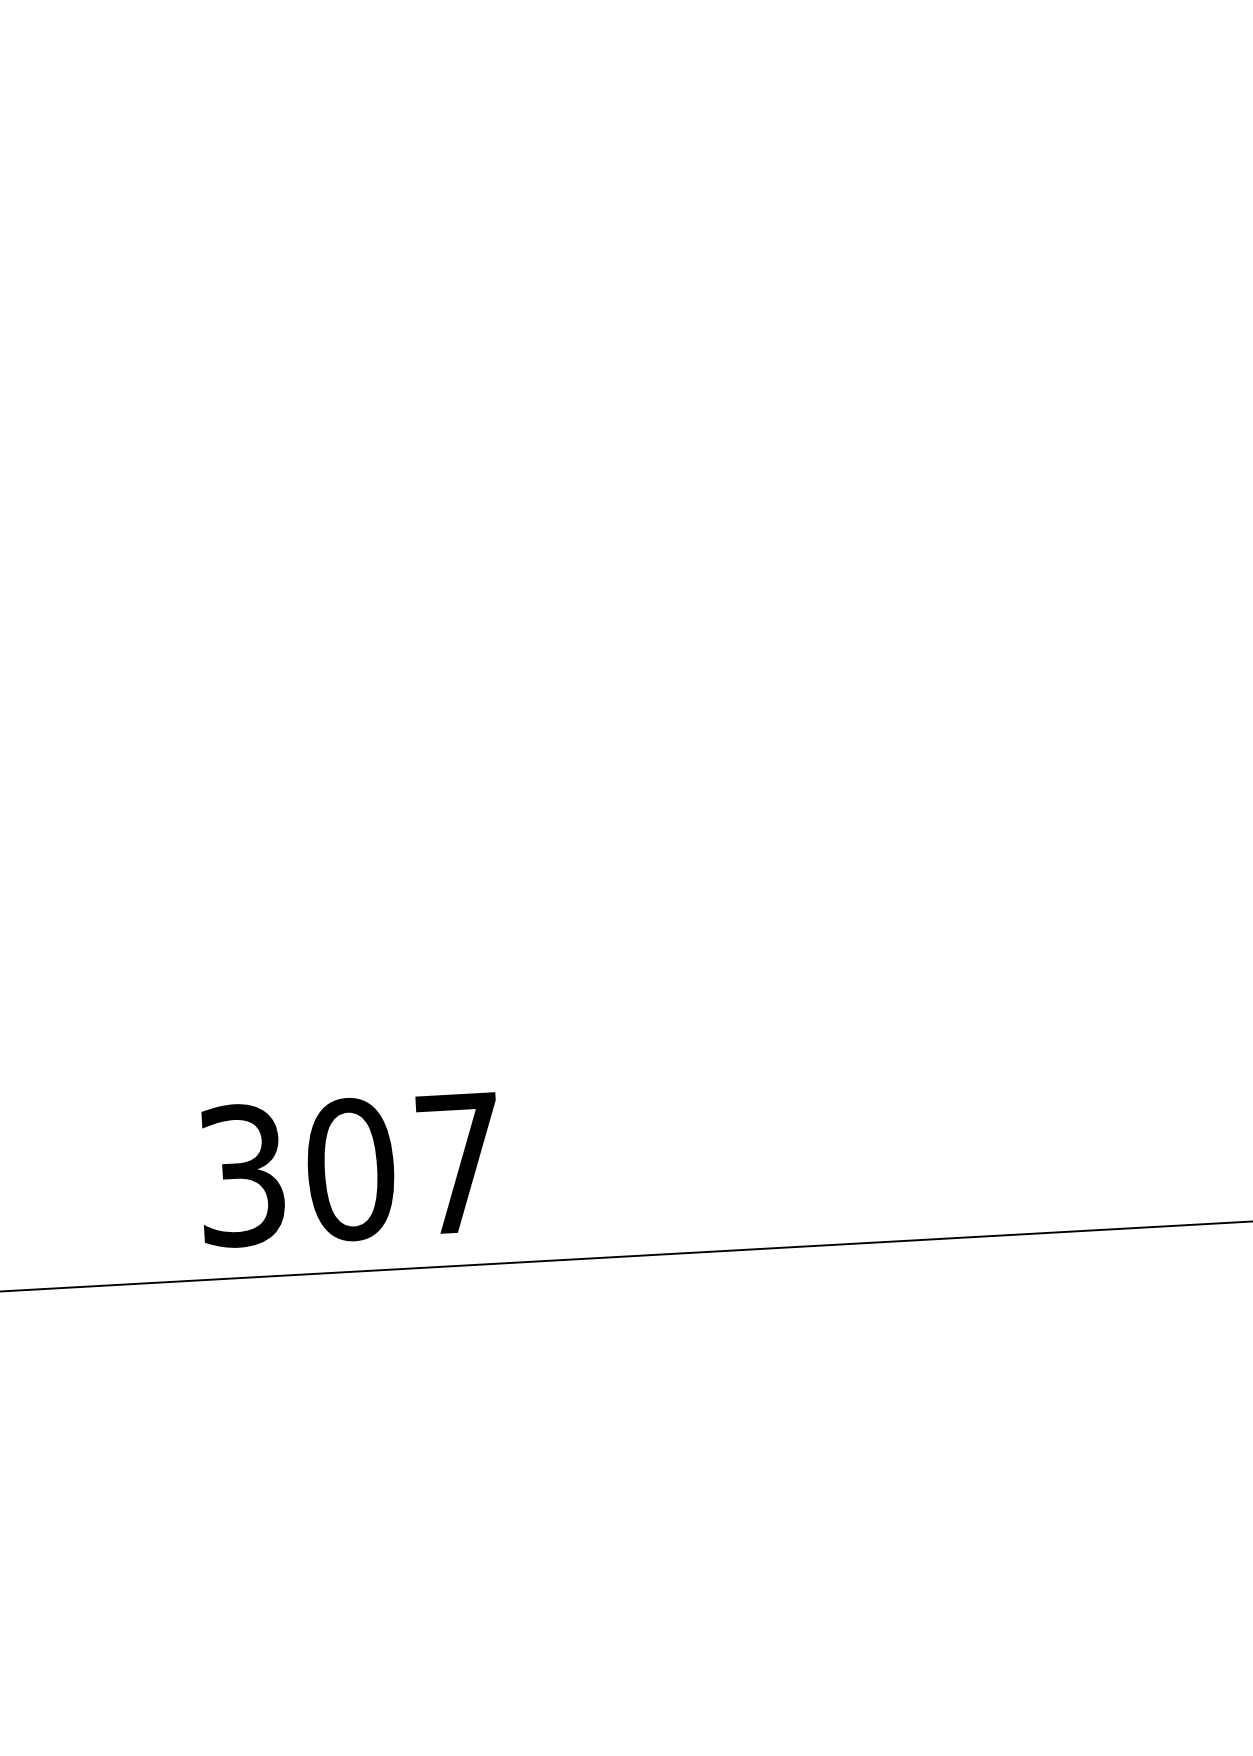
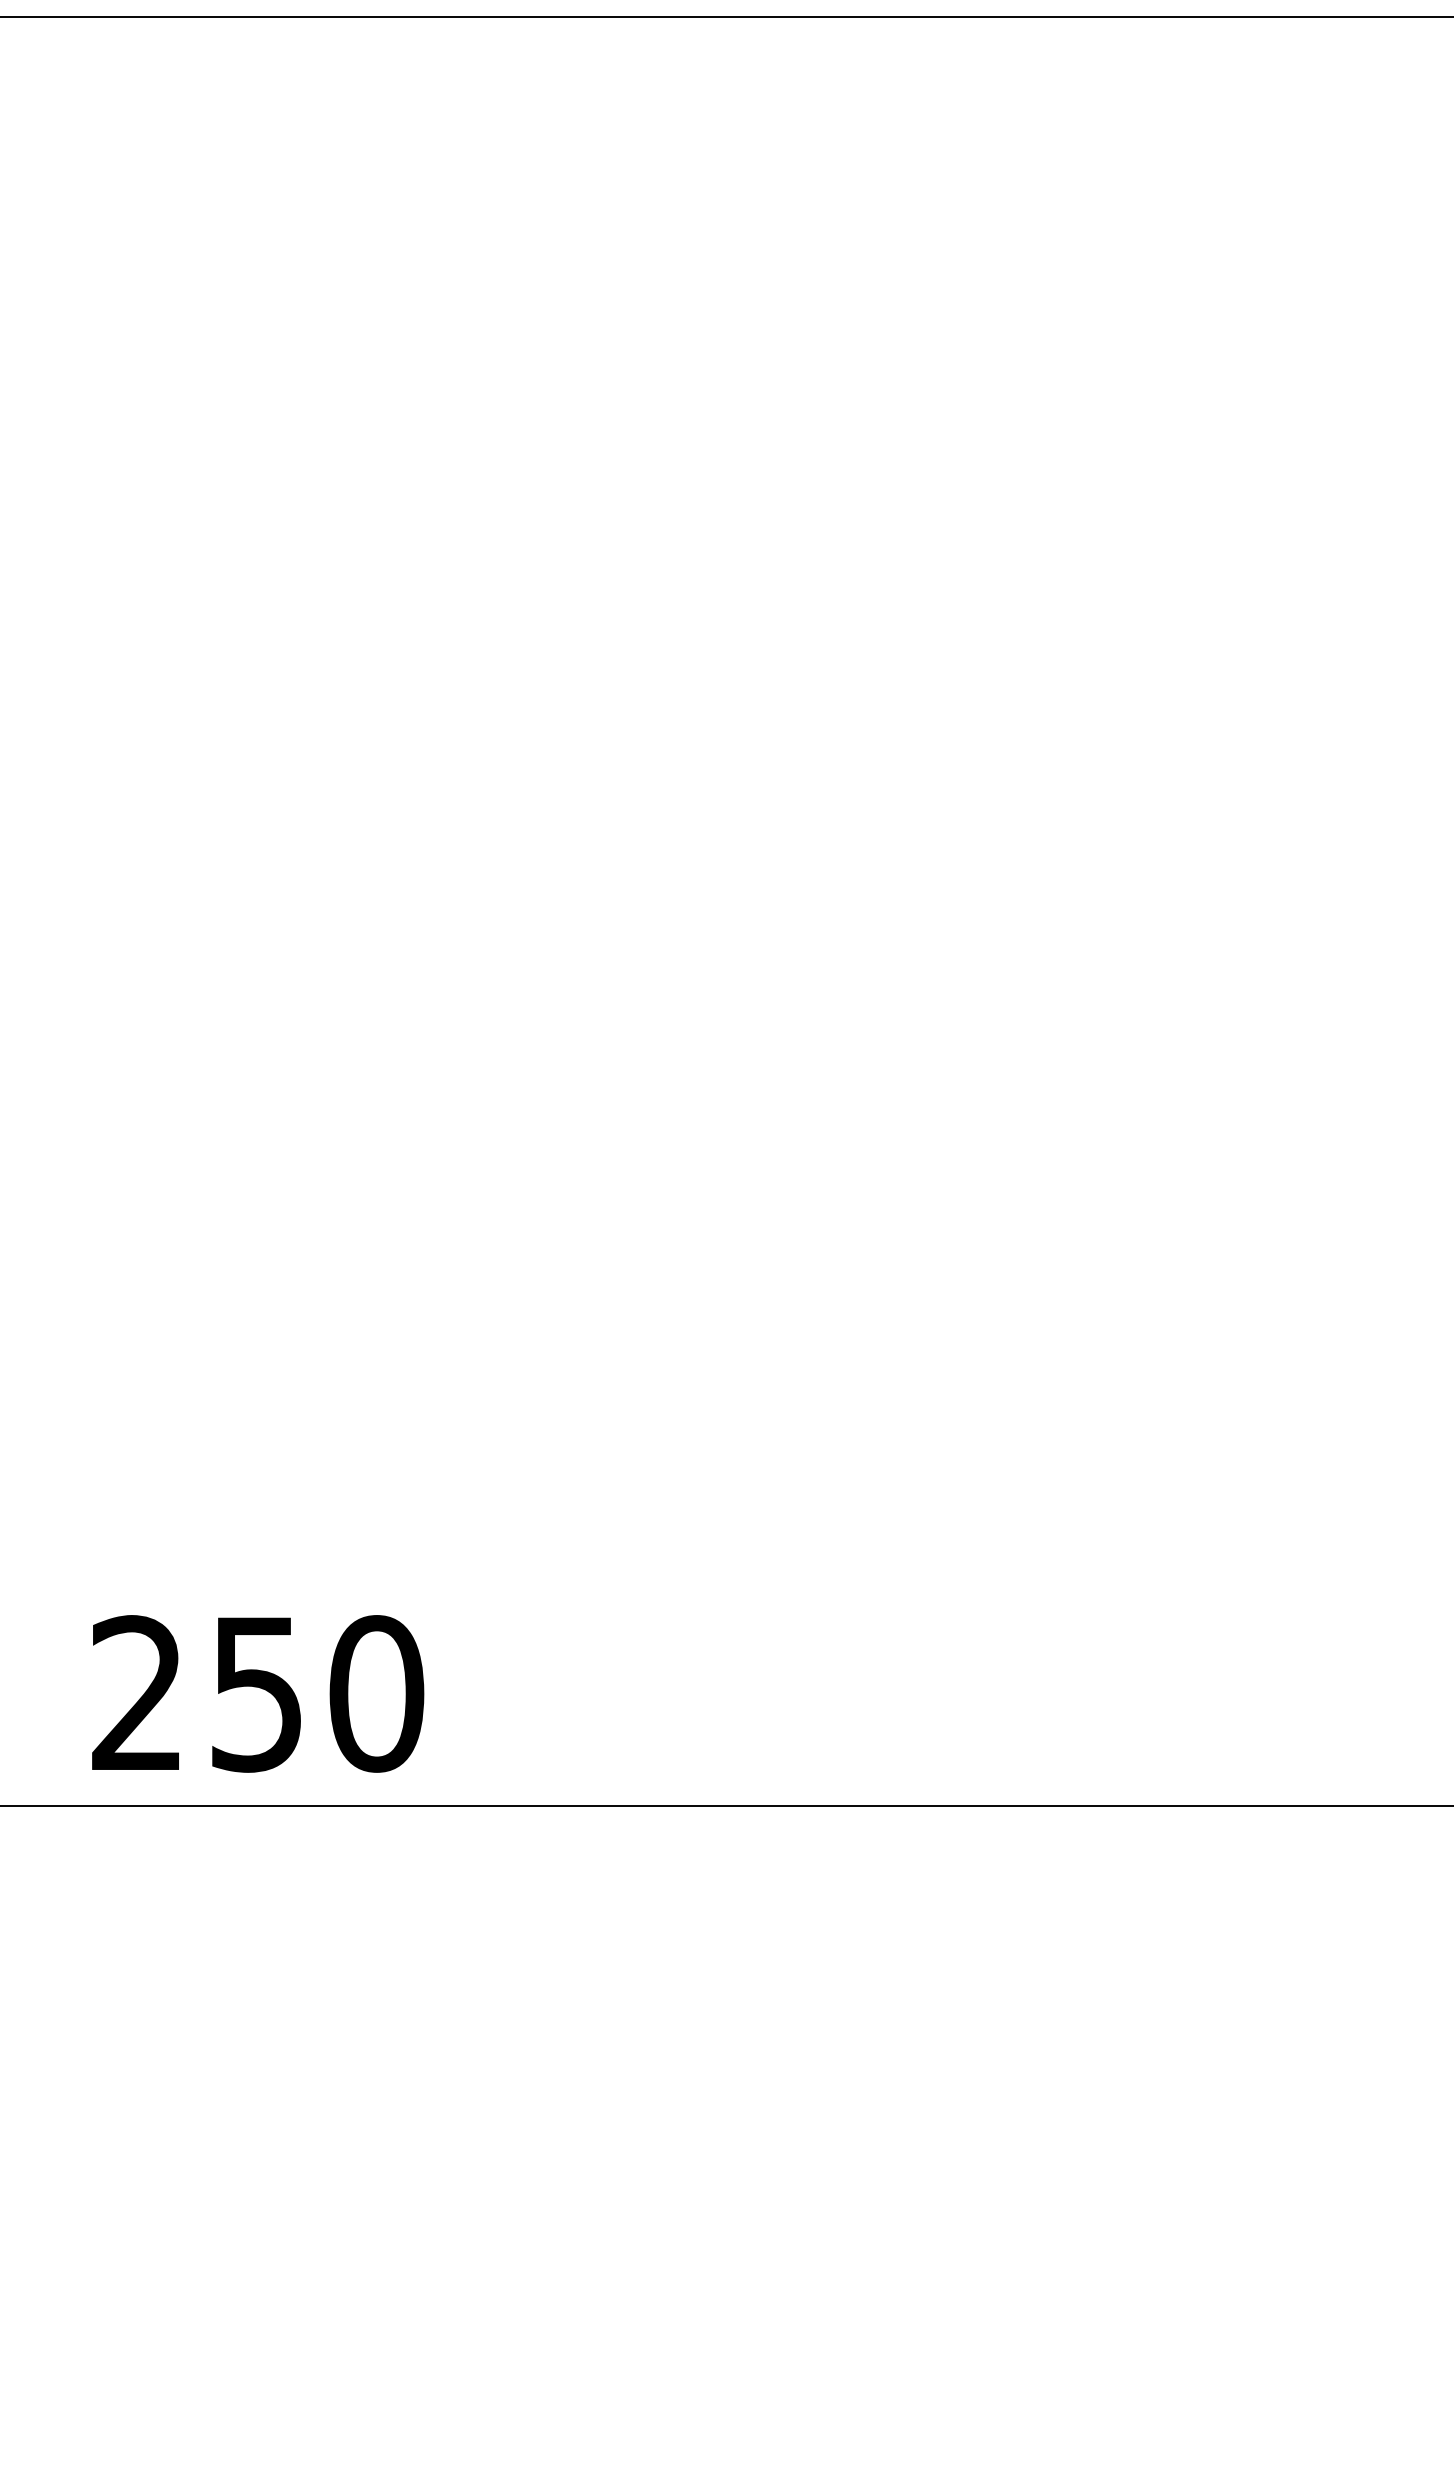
text: (351, 1169) -> (258, 1693), 307 -> 250

